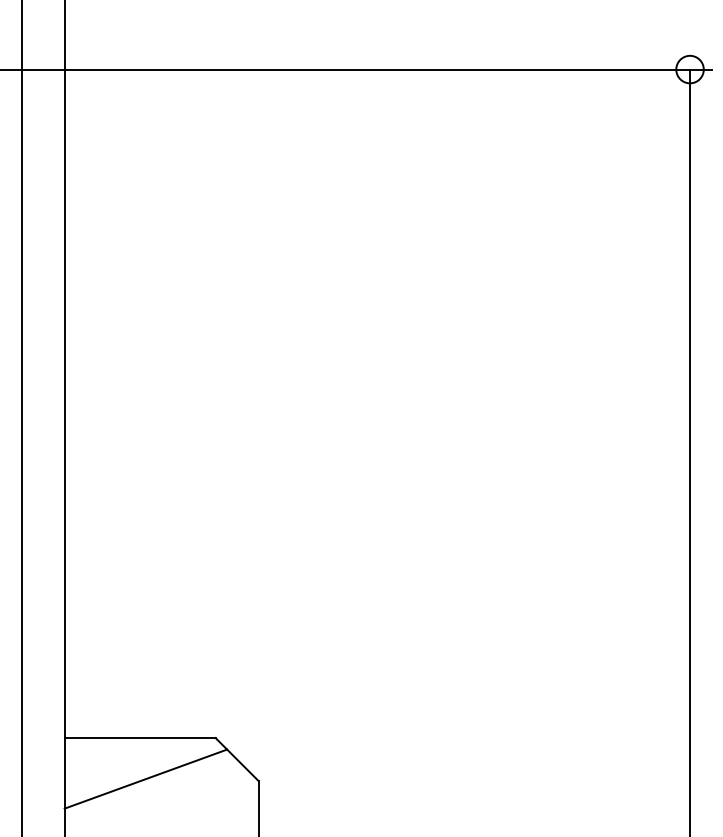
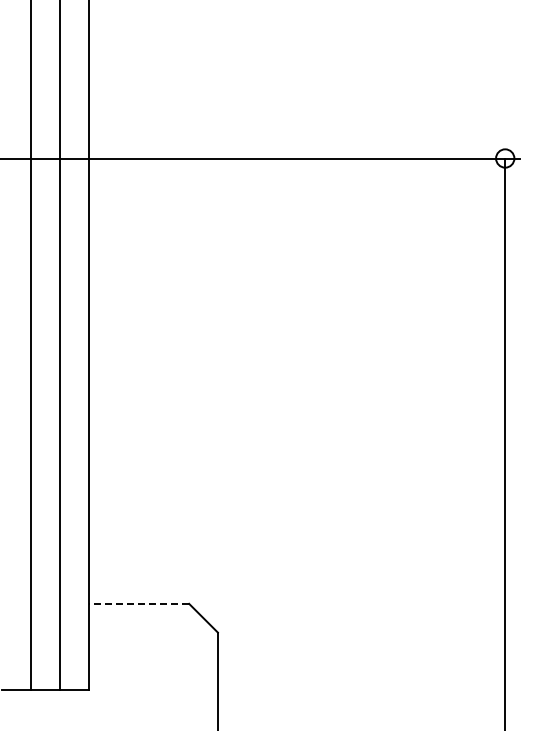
line: (139, 737) -> (138, 603), solid -> dashed
line: (145, 778) -> (142, 630), removed

